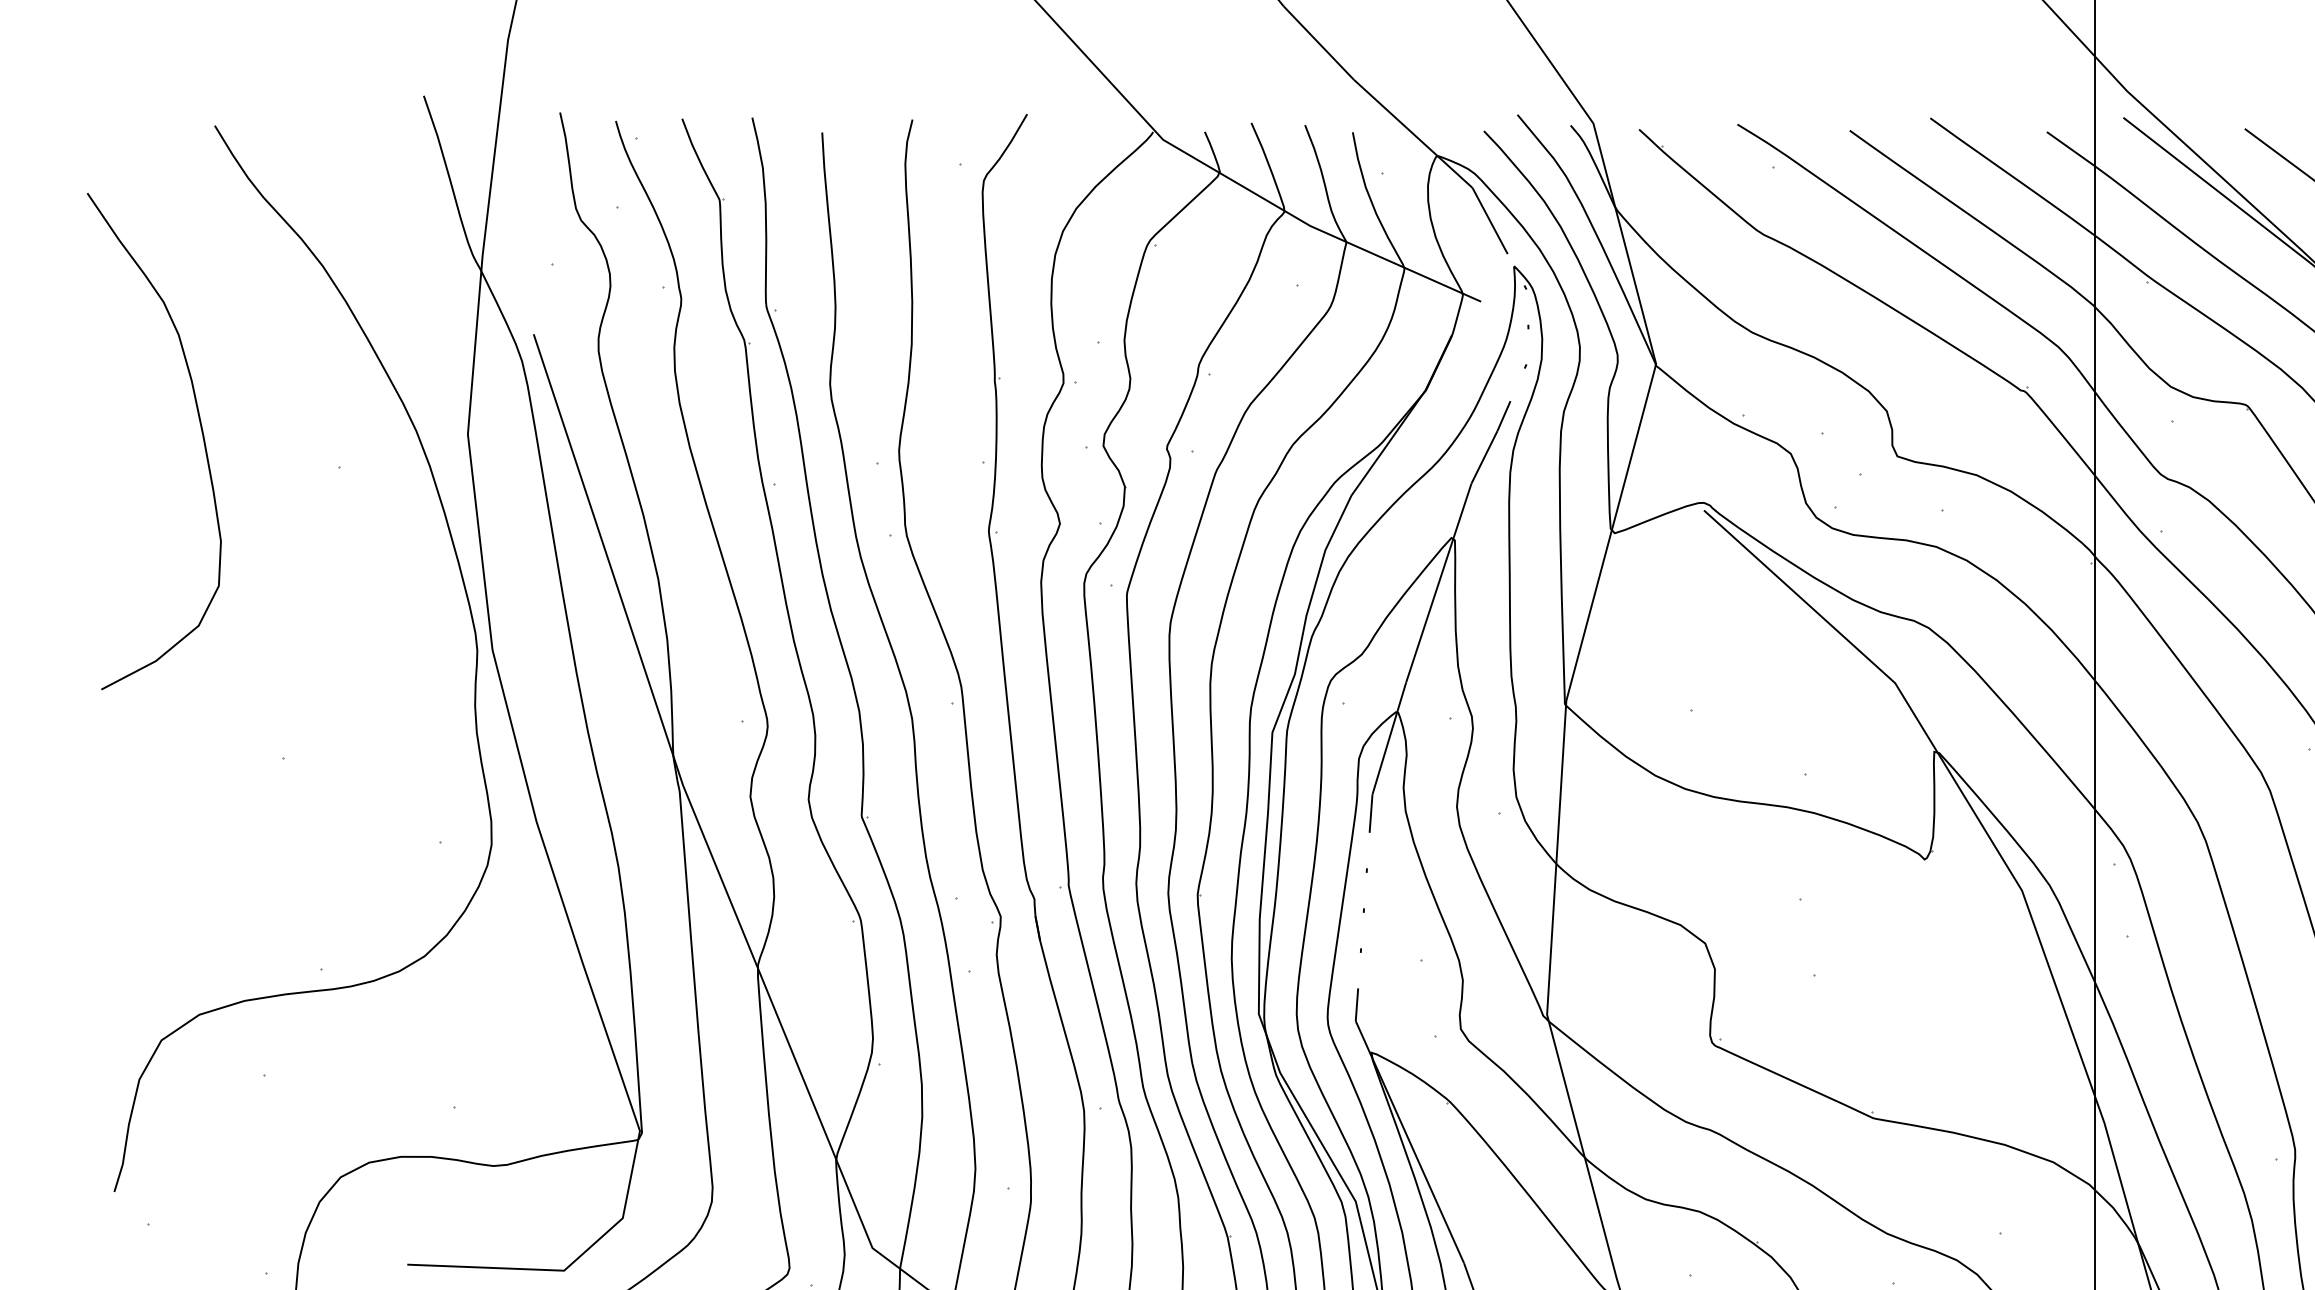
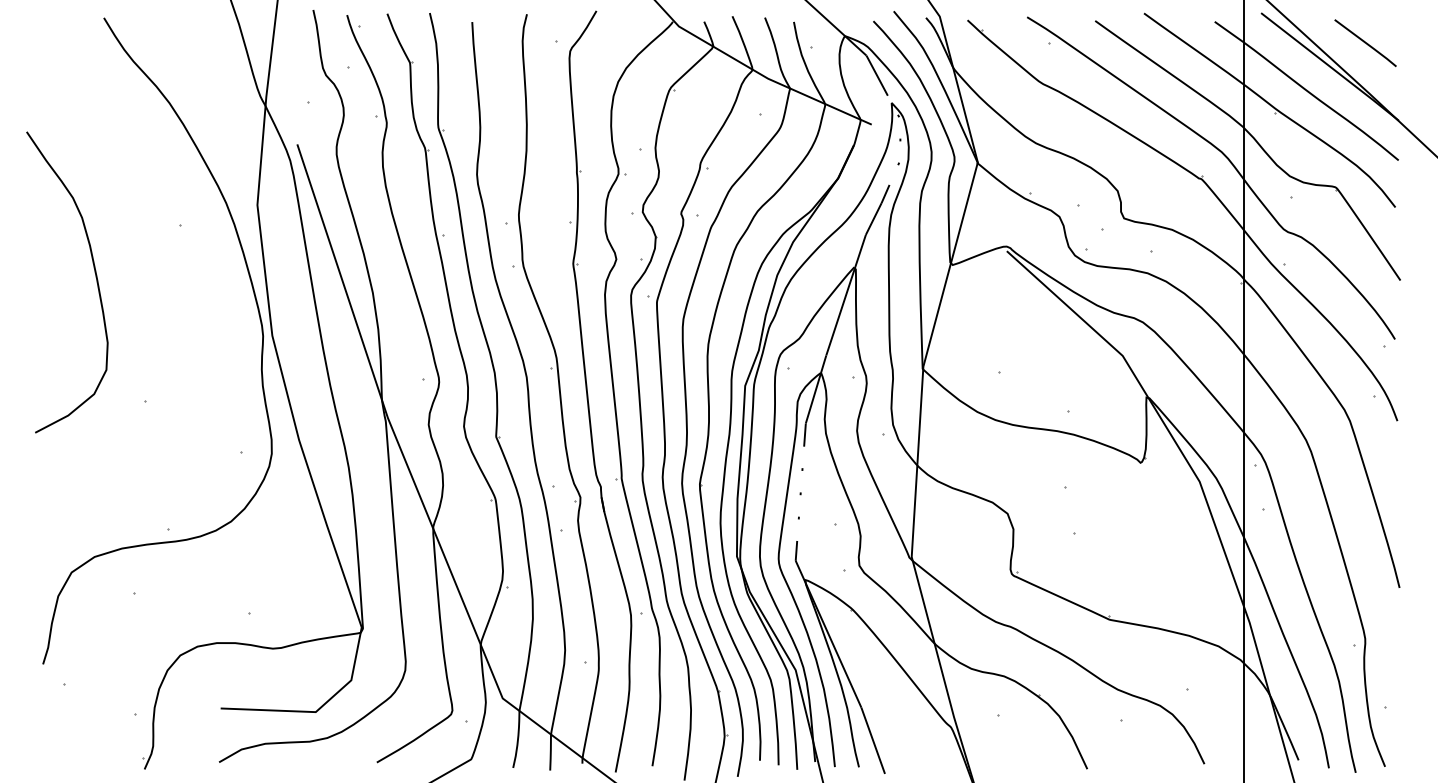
curve: (200, 433) -> (95, 277), moved

